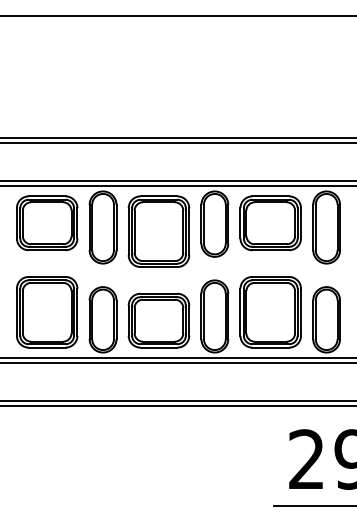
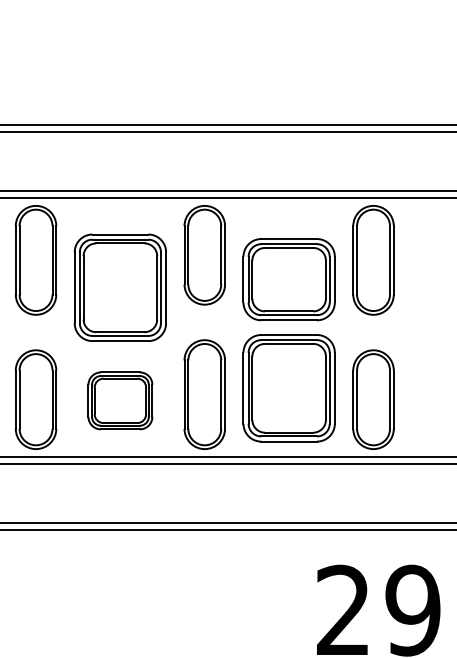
part: (270, 223) -> (288, 279), moved
part: (158, 231) -> (119, 287), moved
part: (158, 320) -> (119, 400), size x0.7

